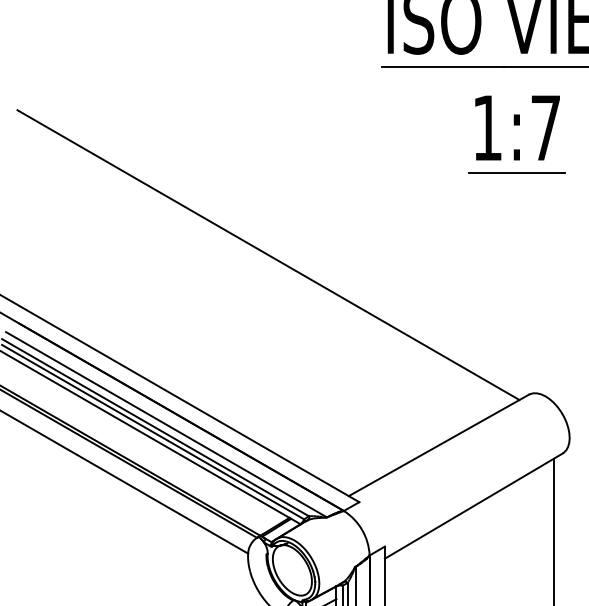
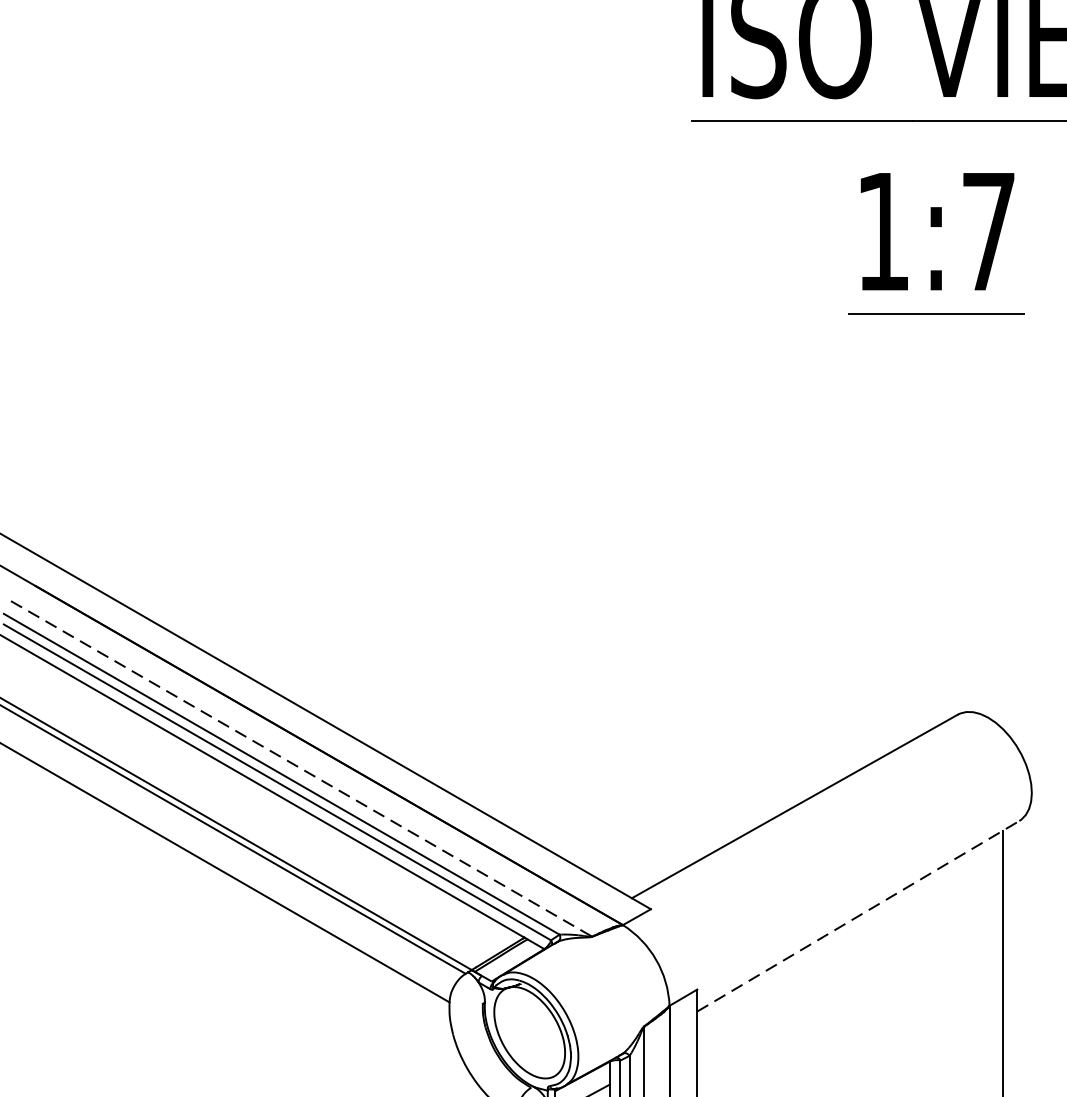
line: (268, 255) -> (486, 462), removed
line: (166, 424) -> (301, 768), solid -> dashed
line: (474, 505) -> (859, 915), solid -> dashed

